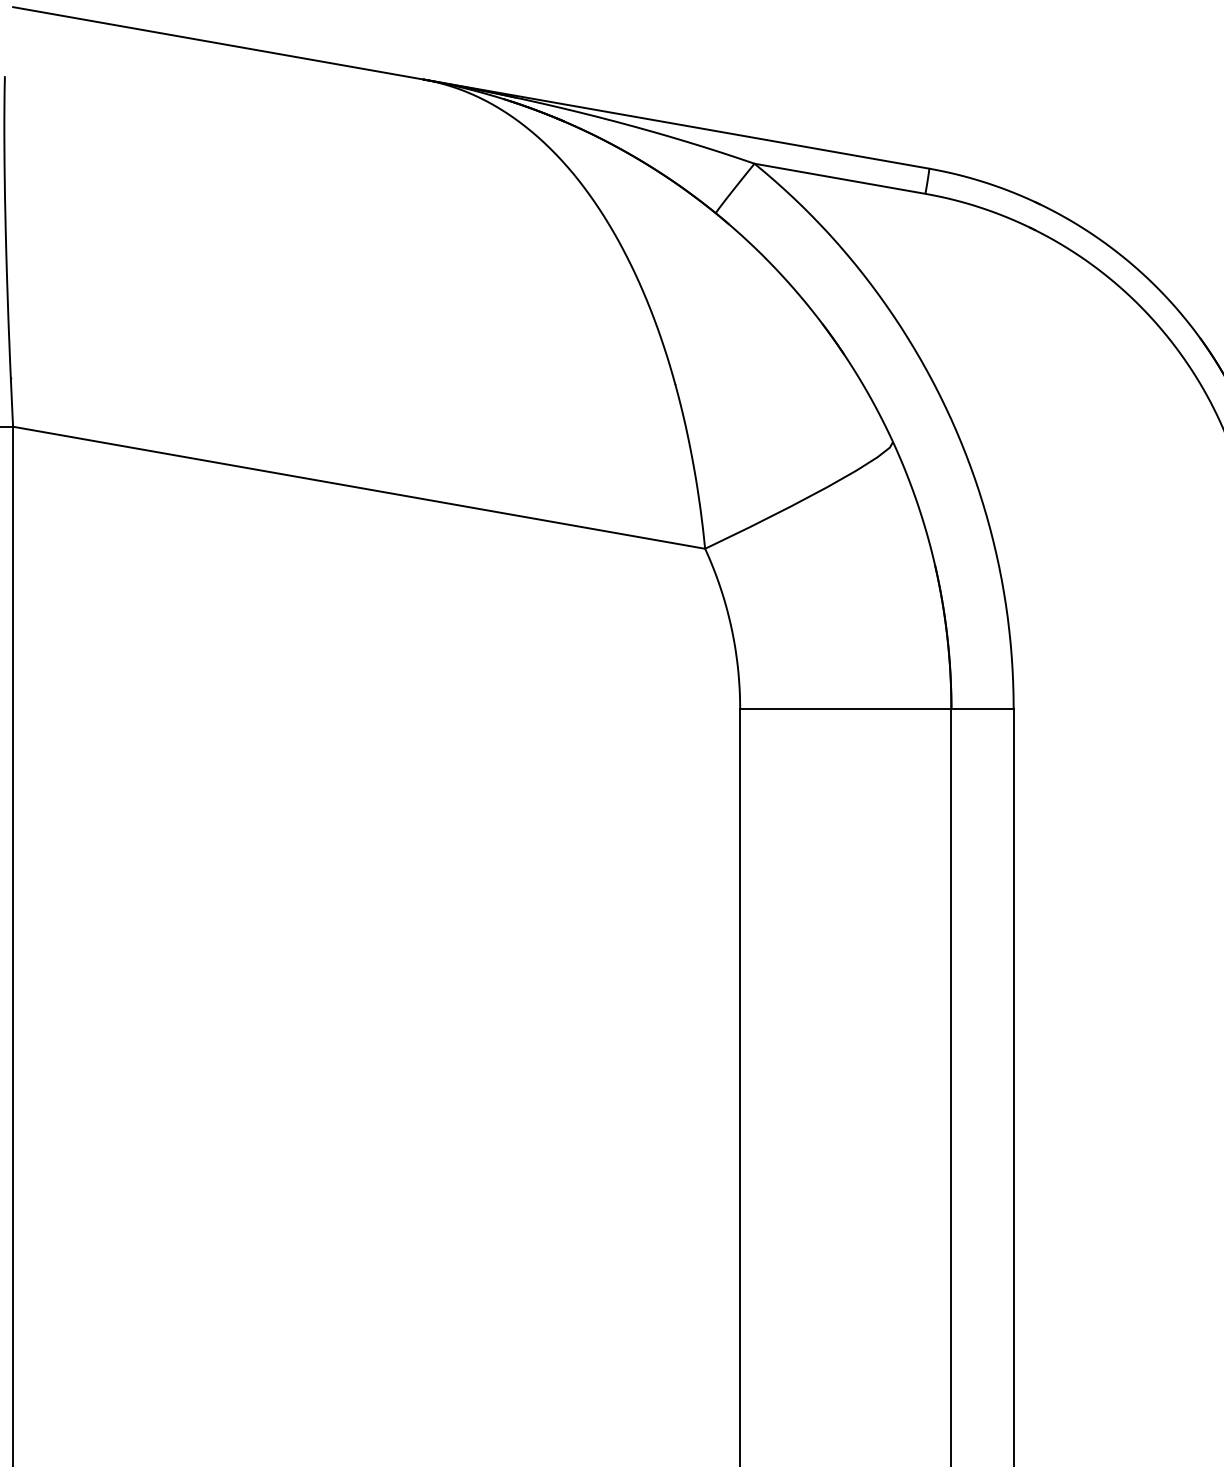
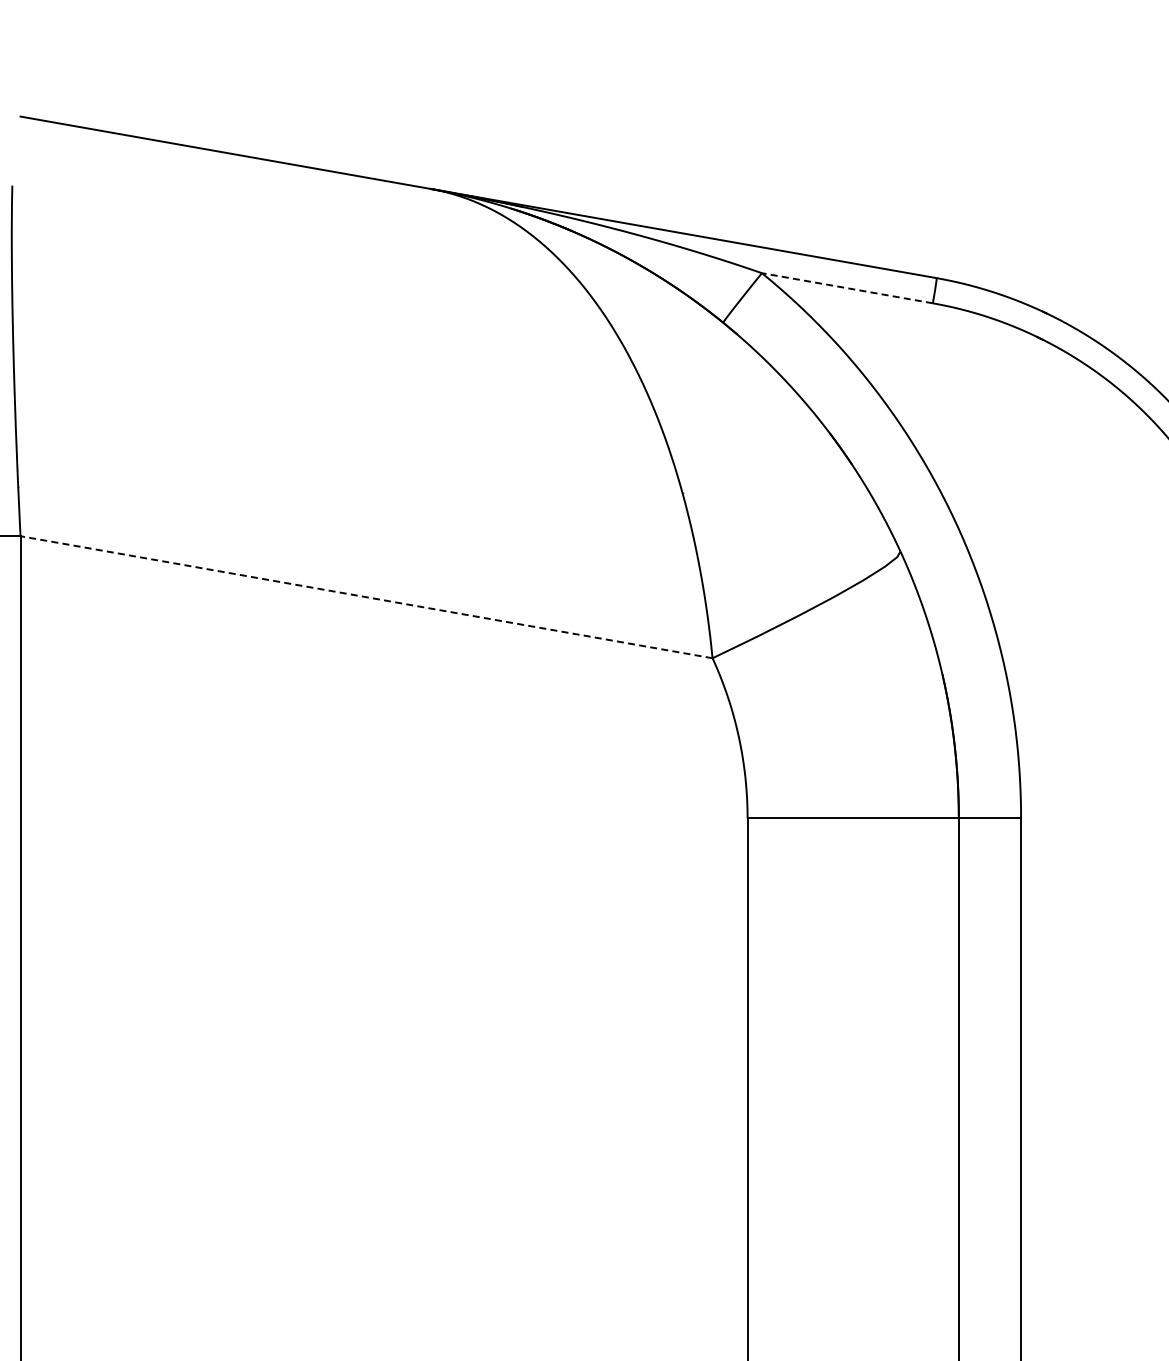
line: (839, 178) -> (846, 287), solid -> dashed
line: (358, 487) -> (365, 596), solid -> dashed

